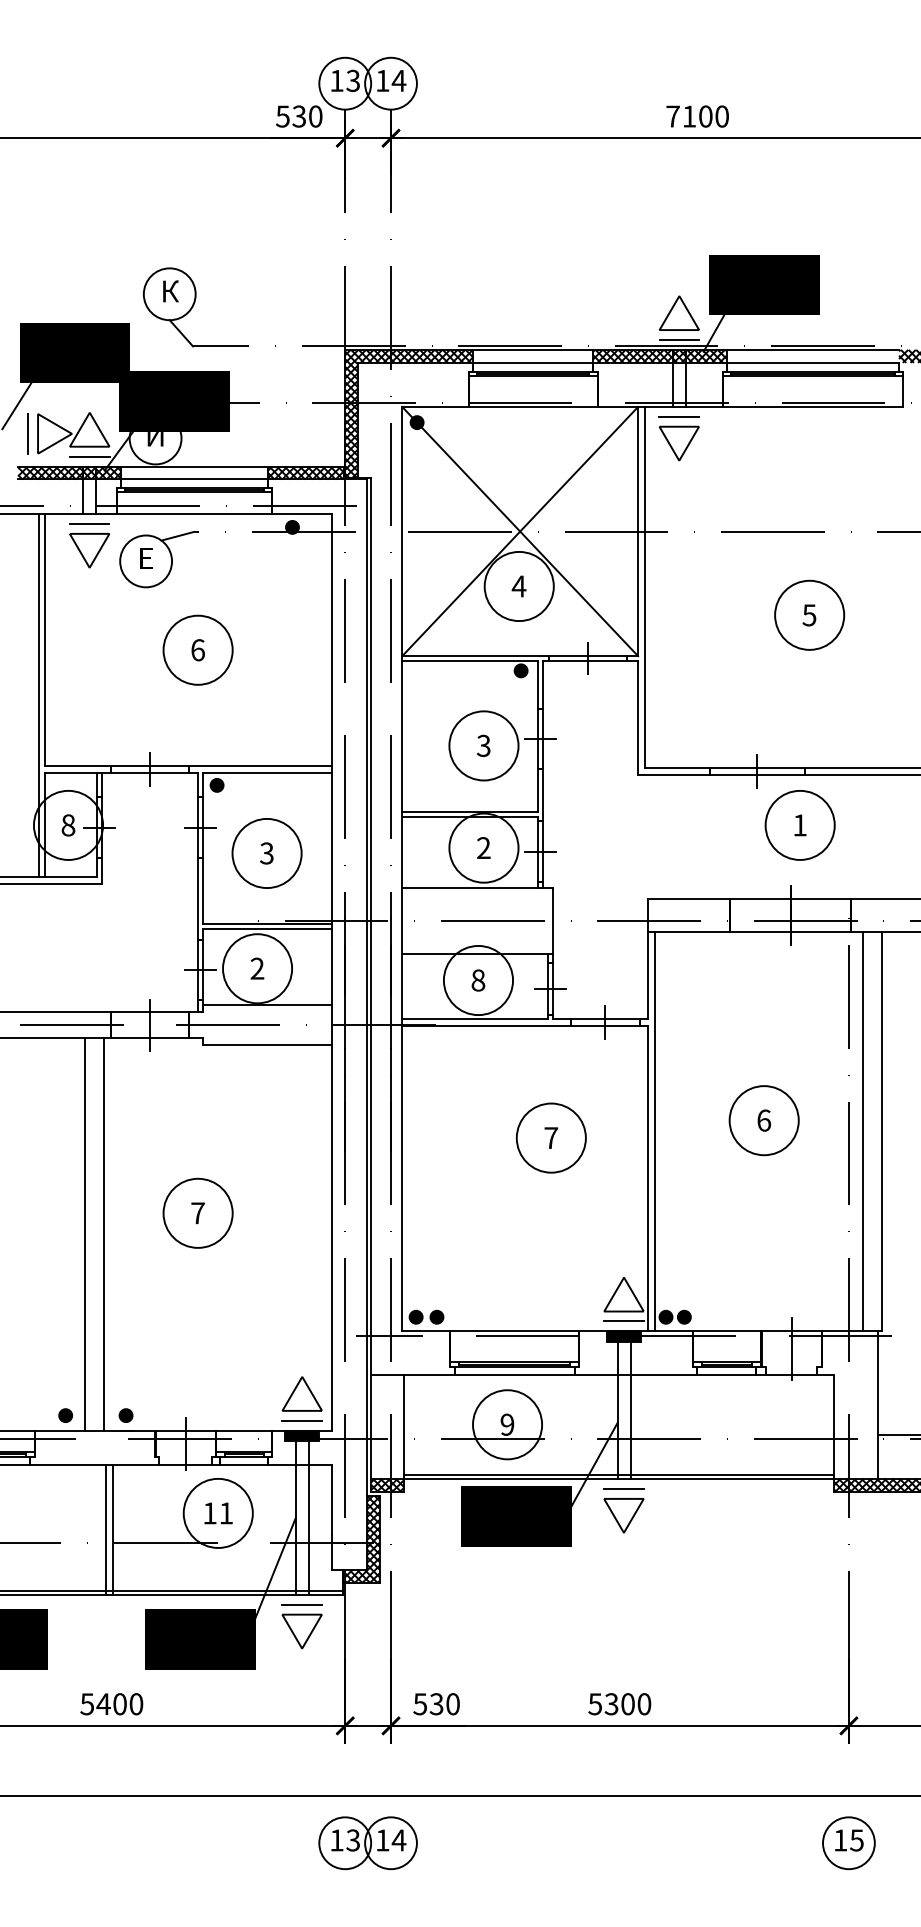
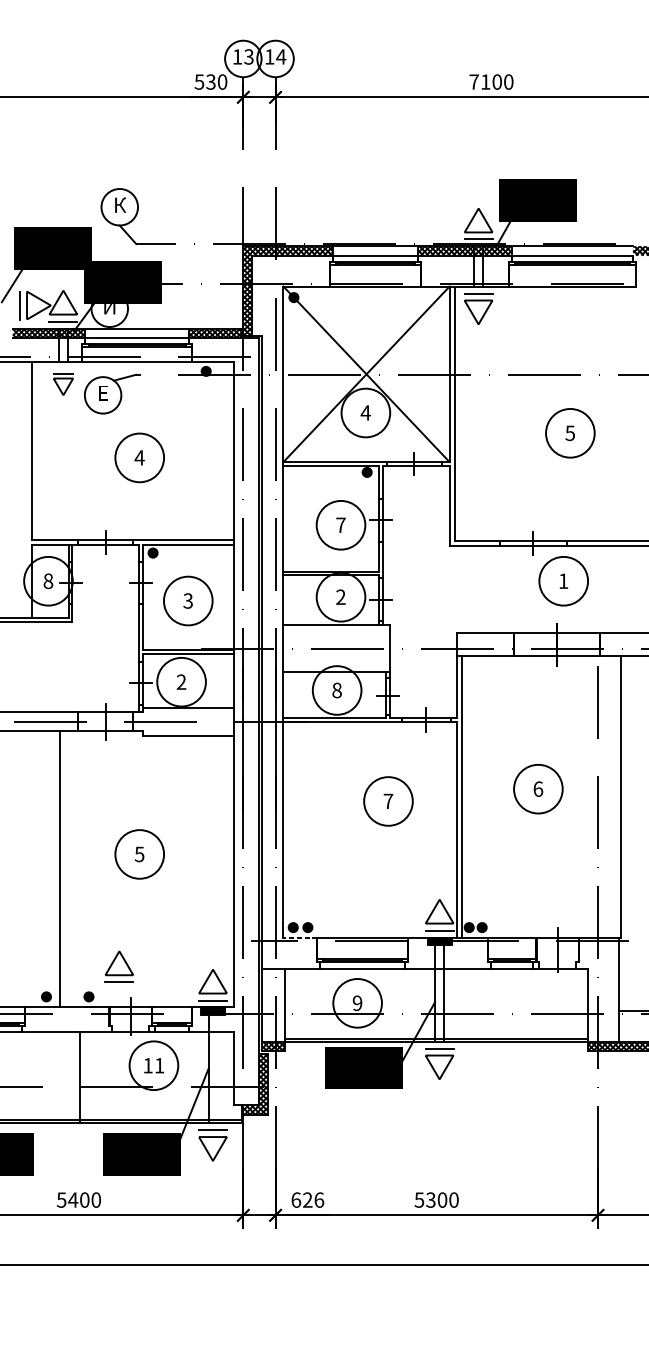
part: (89, 545) -> (63, 384), size x0.7
text: (197, 650) -> (139, 458), 6 -> 4
line: (38, 695) -> (27, 489), removed
text: (483, 745) -> (340, 524), 3 -> 7
line: (862, 1131) -> (607, 796), removed
text: (197, 1213) -> (139, 854), 7 -> 5
line: (104, 1233) -> (73, 868), removed
line: (426, 1331) -> (300, 937), solid -> dashed
part: (168, 1372) -> (118, 966), added
line: (308, 1517) -> (217, 1068), removed
line: (105, 1529) -> (74, 1077), removed
text: (436, 1704) -> (307, 1200), 530 -> 626
part: (367, 1843) -> (259, 1298), removed
part: (848, 1843) -> (597, 1298), removed

